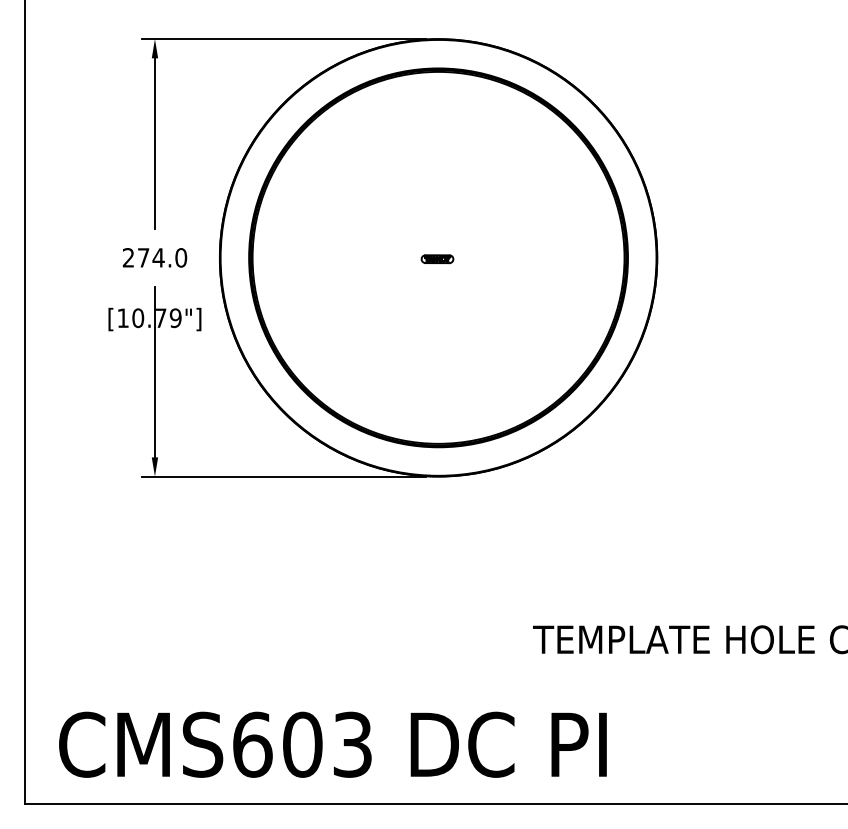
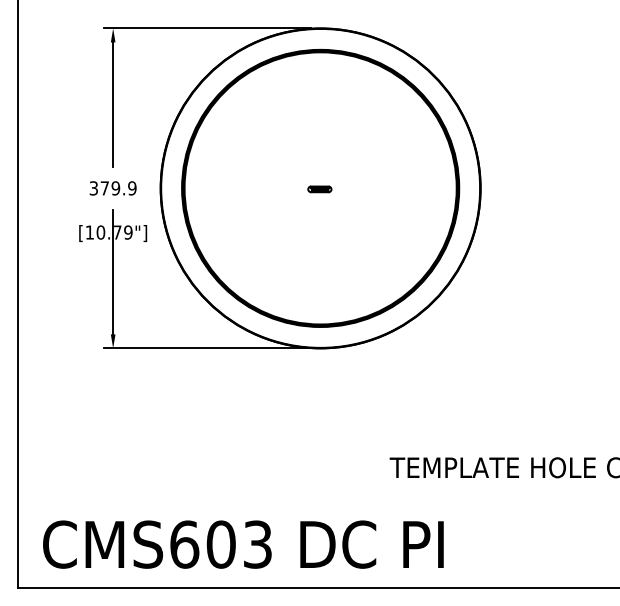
text: (155, 257) -> (113, 188), 274.0 -> 379.9

